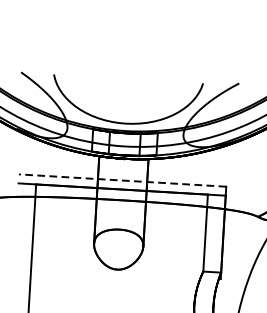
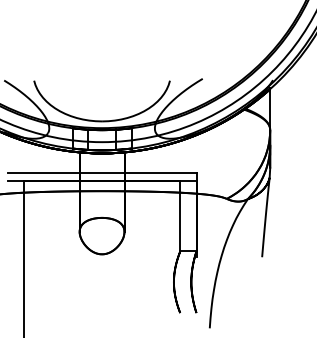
line: (121, 180) -> (101, 173), dashed -> solid

